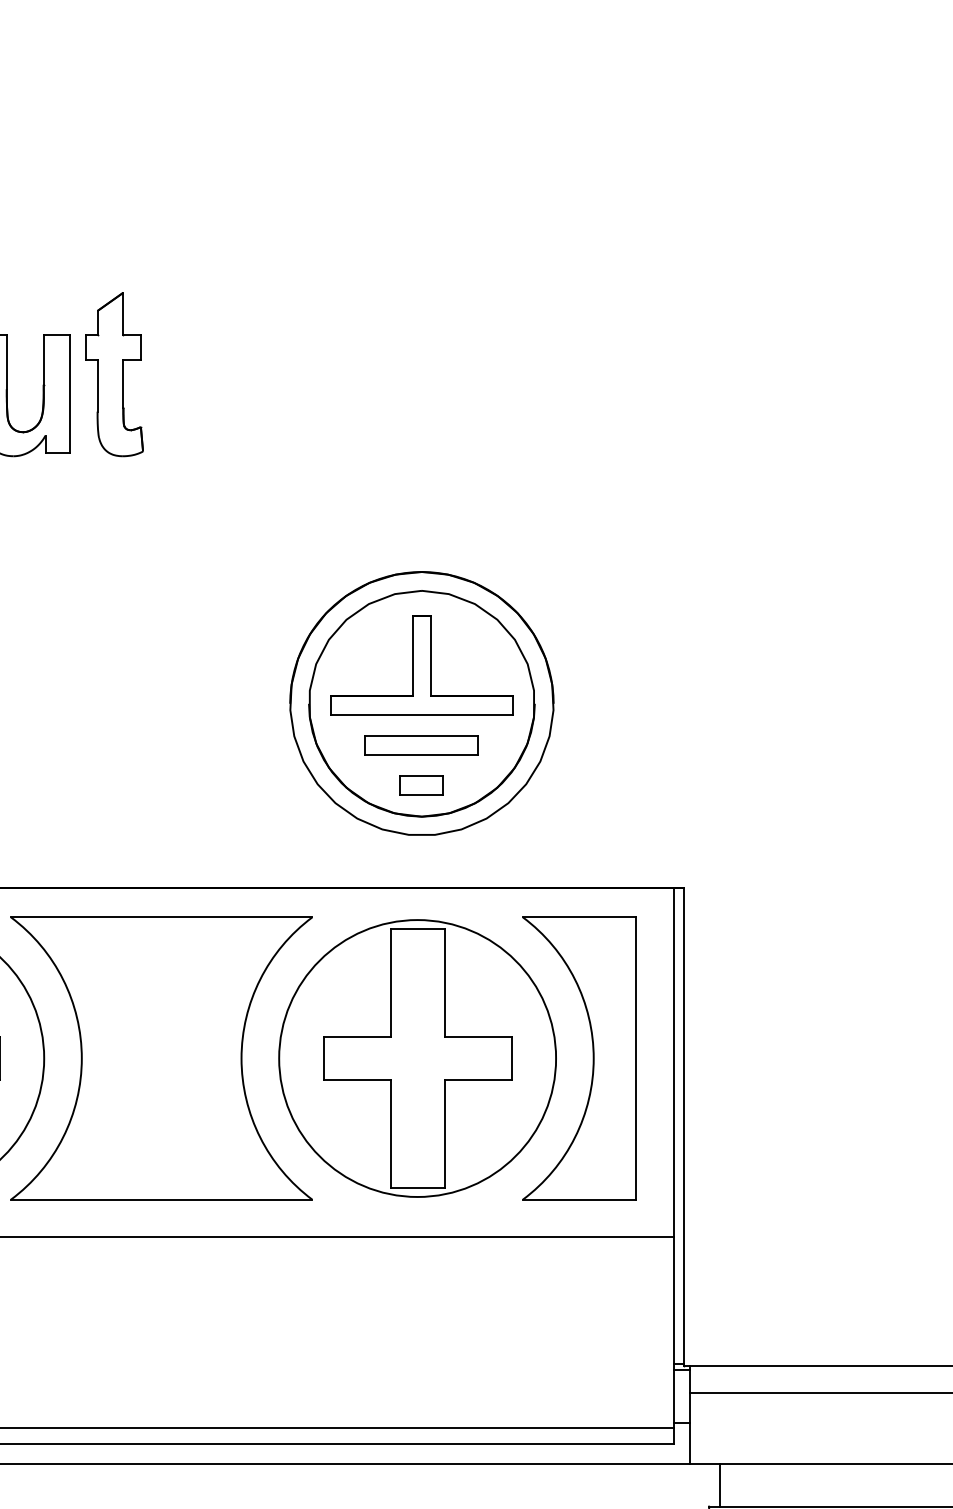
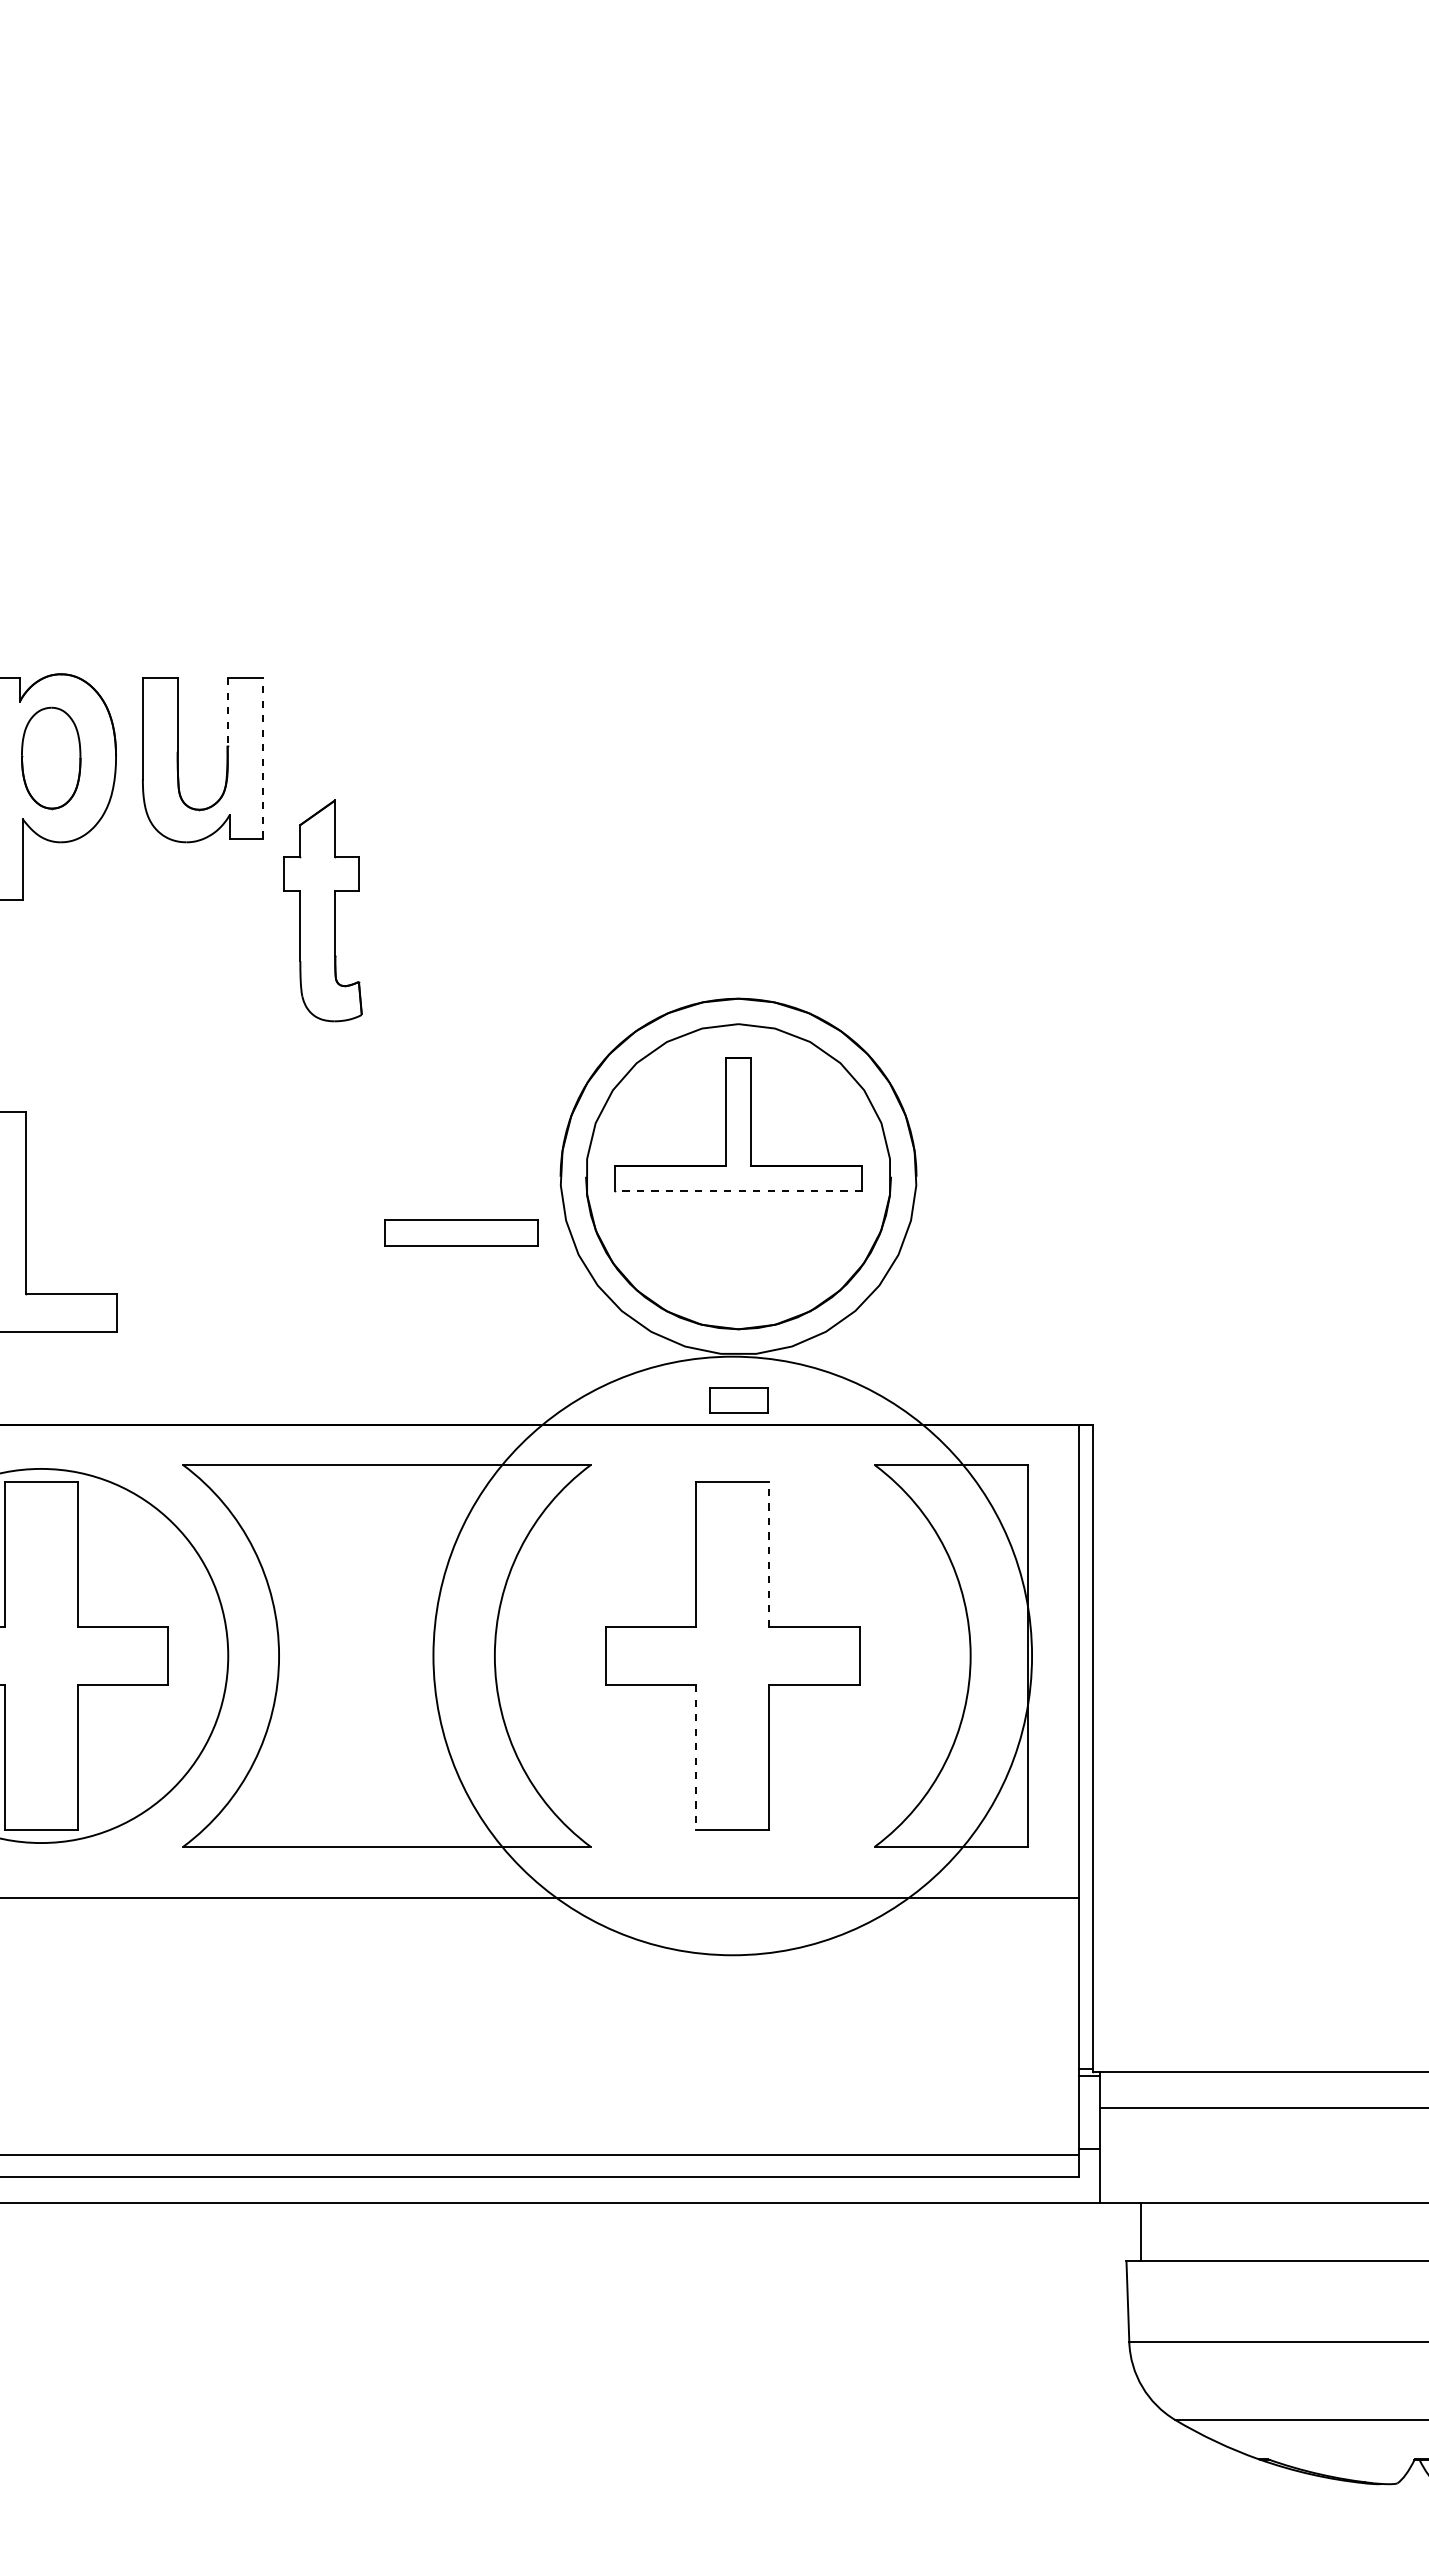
line: (43, 359) -> (227, 711), solid -> dashed
part: (113, 374) -> (322, 910), moved
line: (69, 393) -> (262, 757), solid -> dashed
line: (421, 714) -> (738, 1191), solid -> dashed
part: (421, 745) -> (461, 1232), moved
part: (421, 785) -> (738, 1400), moved
line: (444, 983) -> (769, 1554), solid -> dashed
circle: (417, 1058) -> (732, 1655), size x1.6
line: (390, 1133) -> (696, 1757), solid -> dashed

